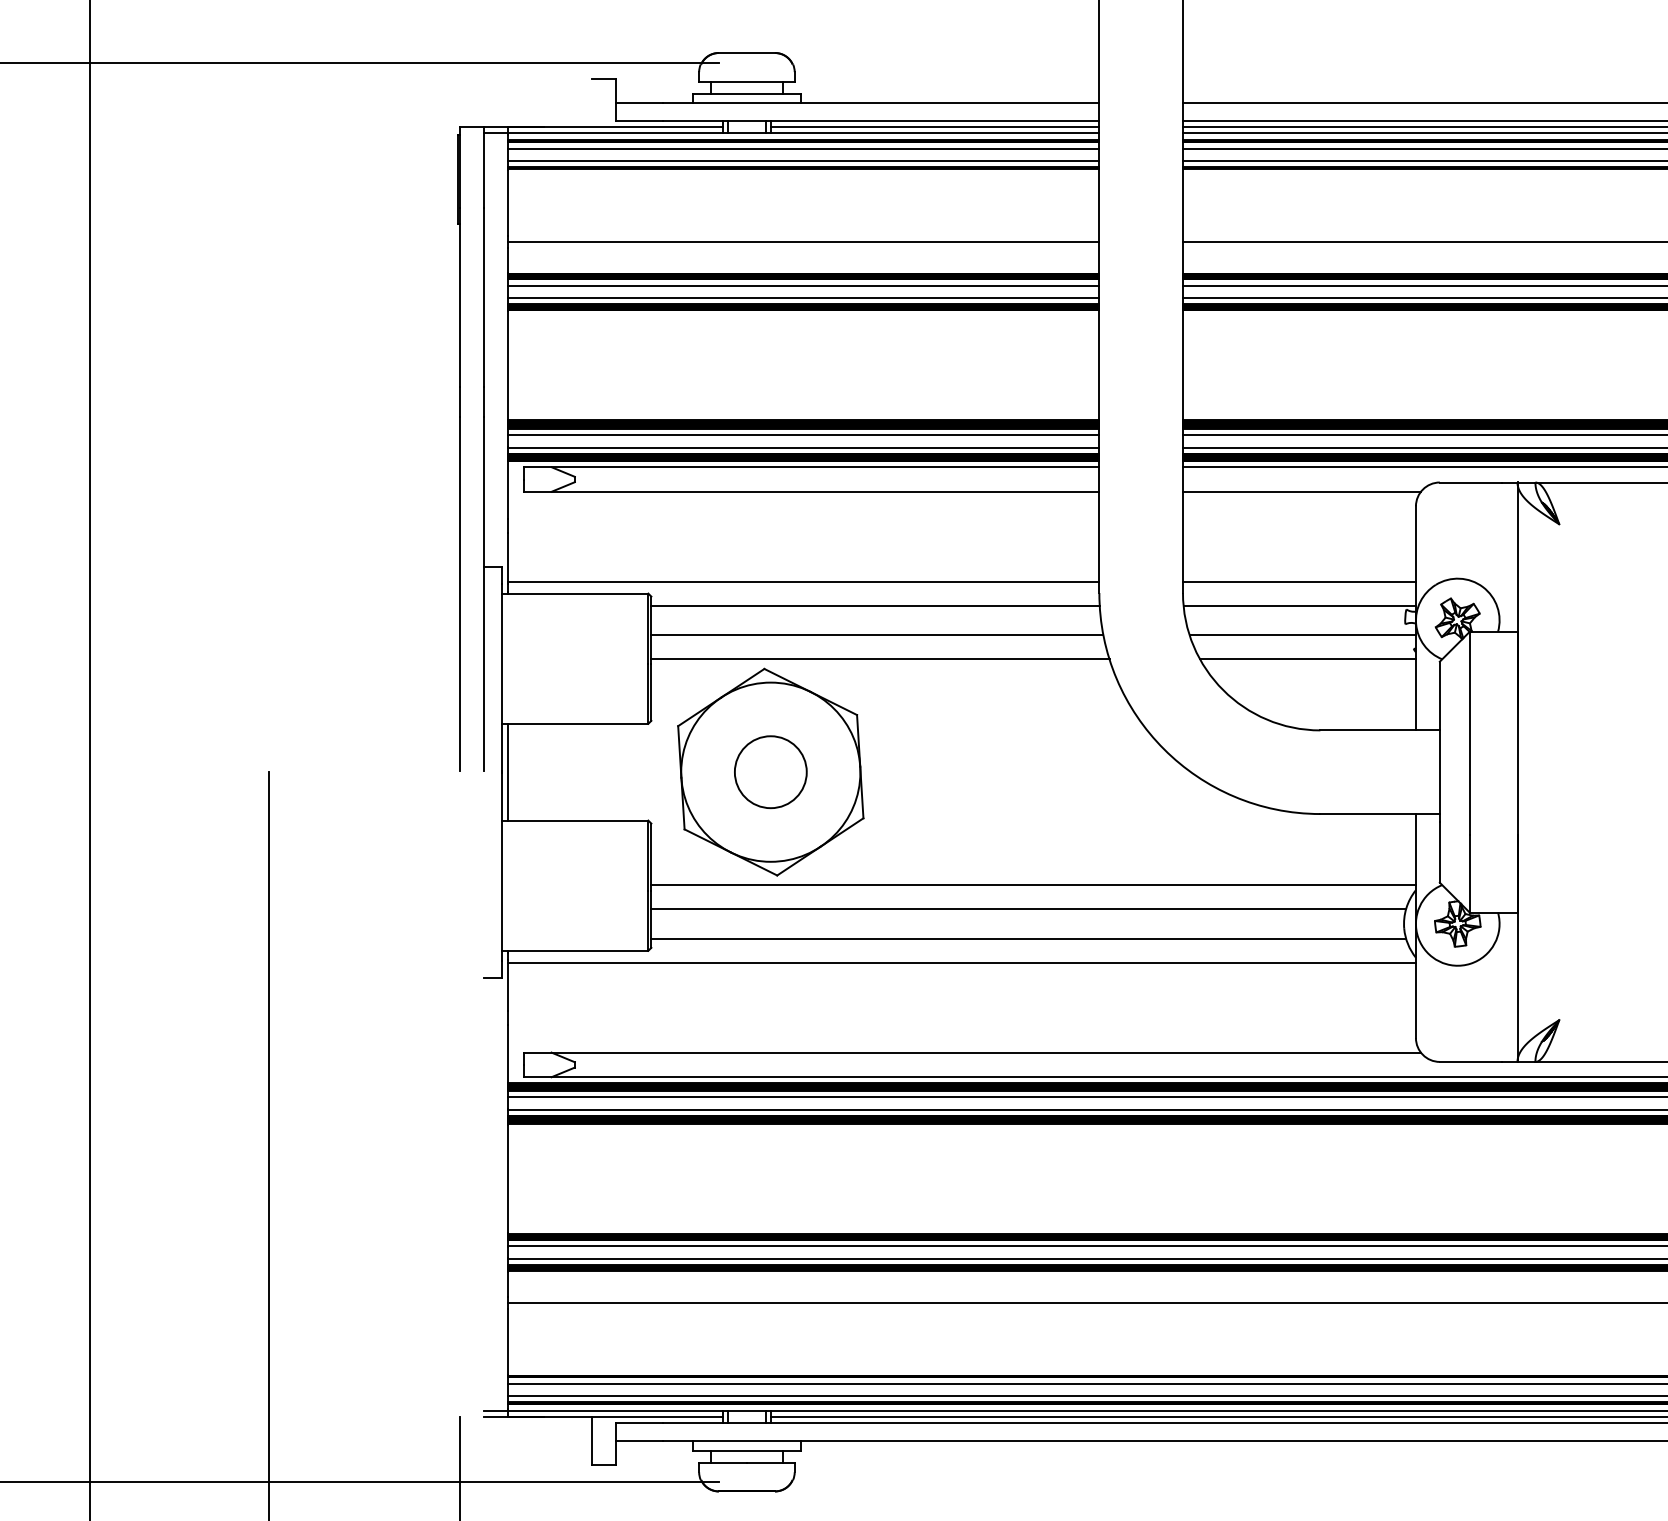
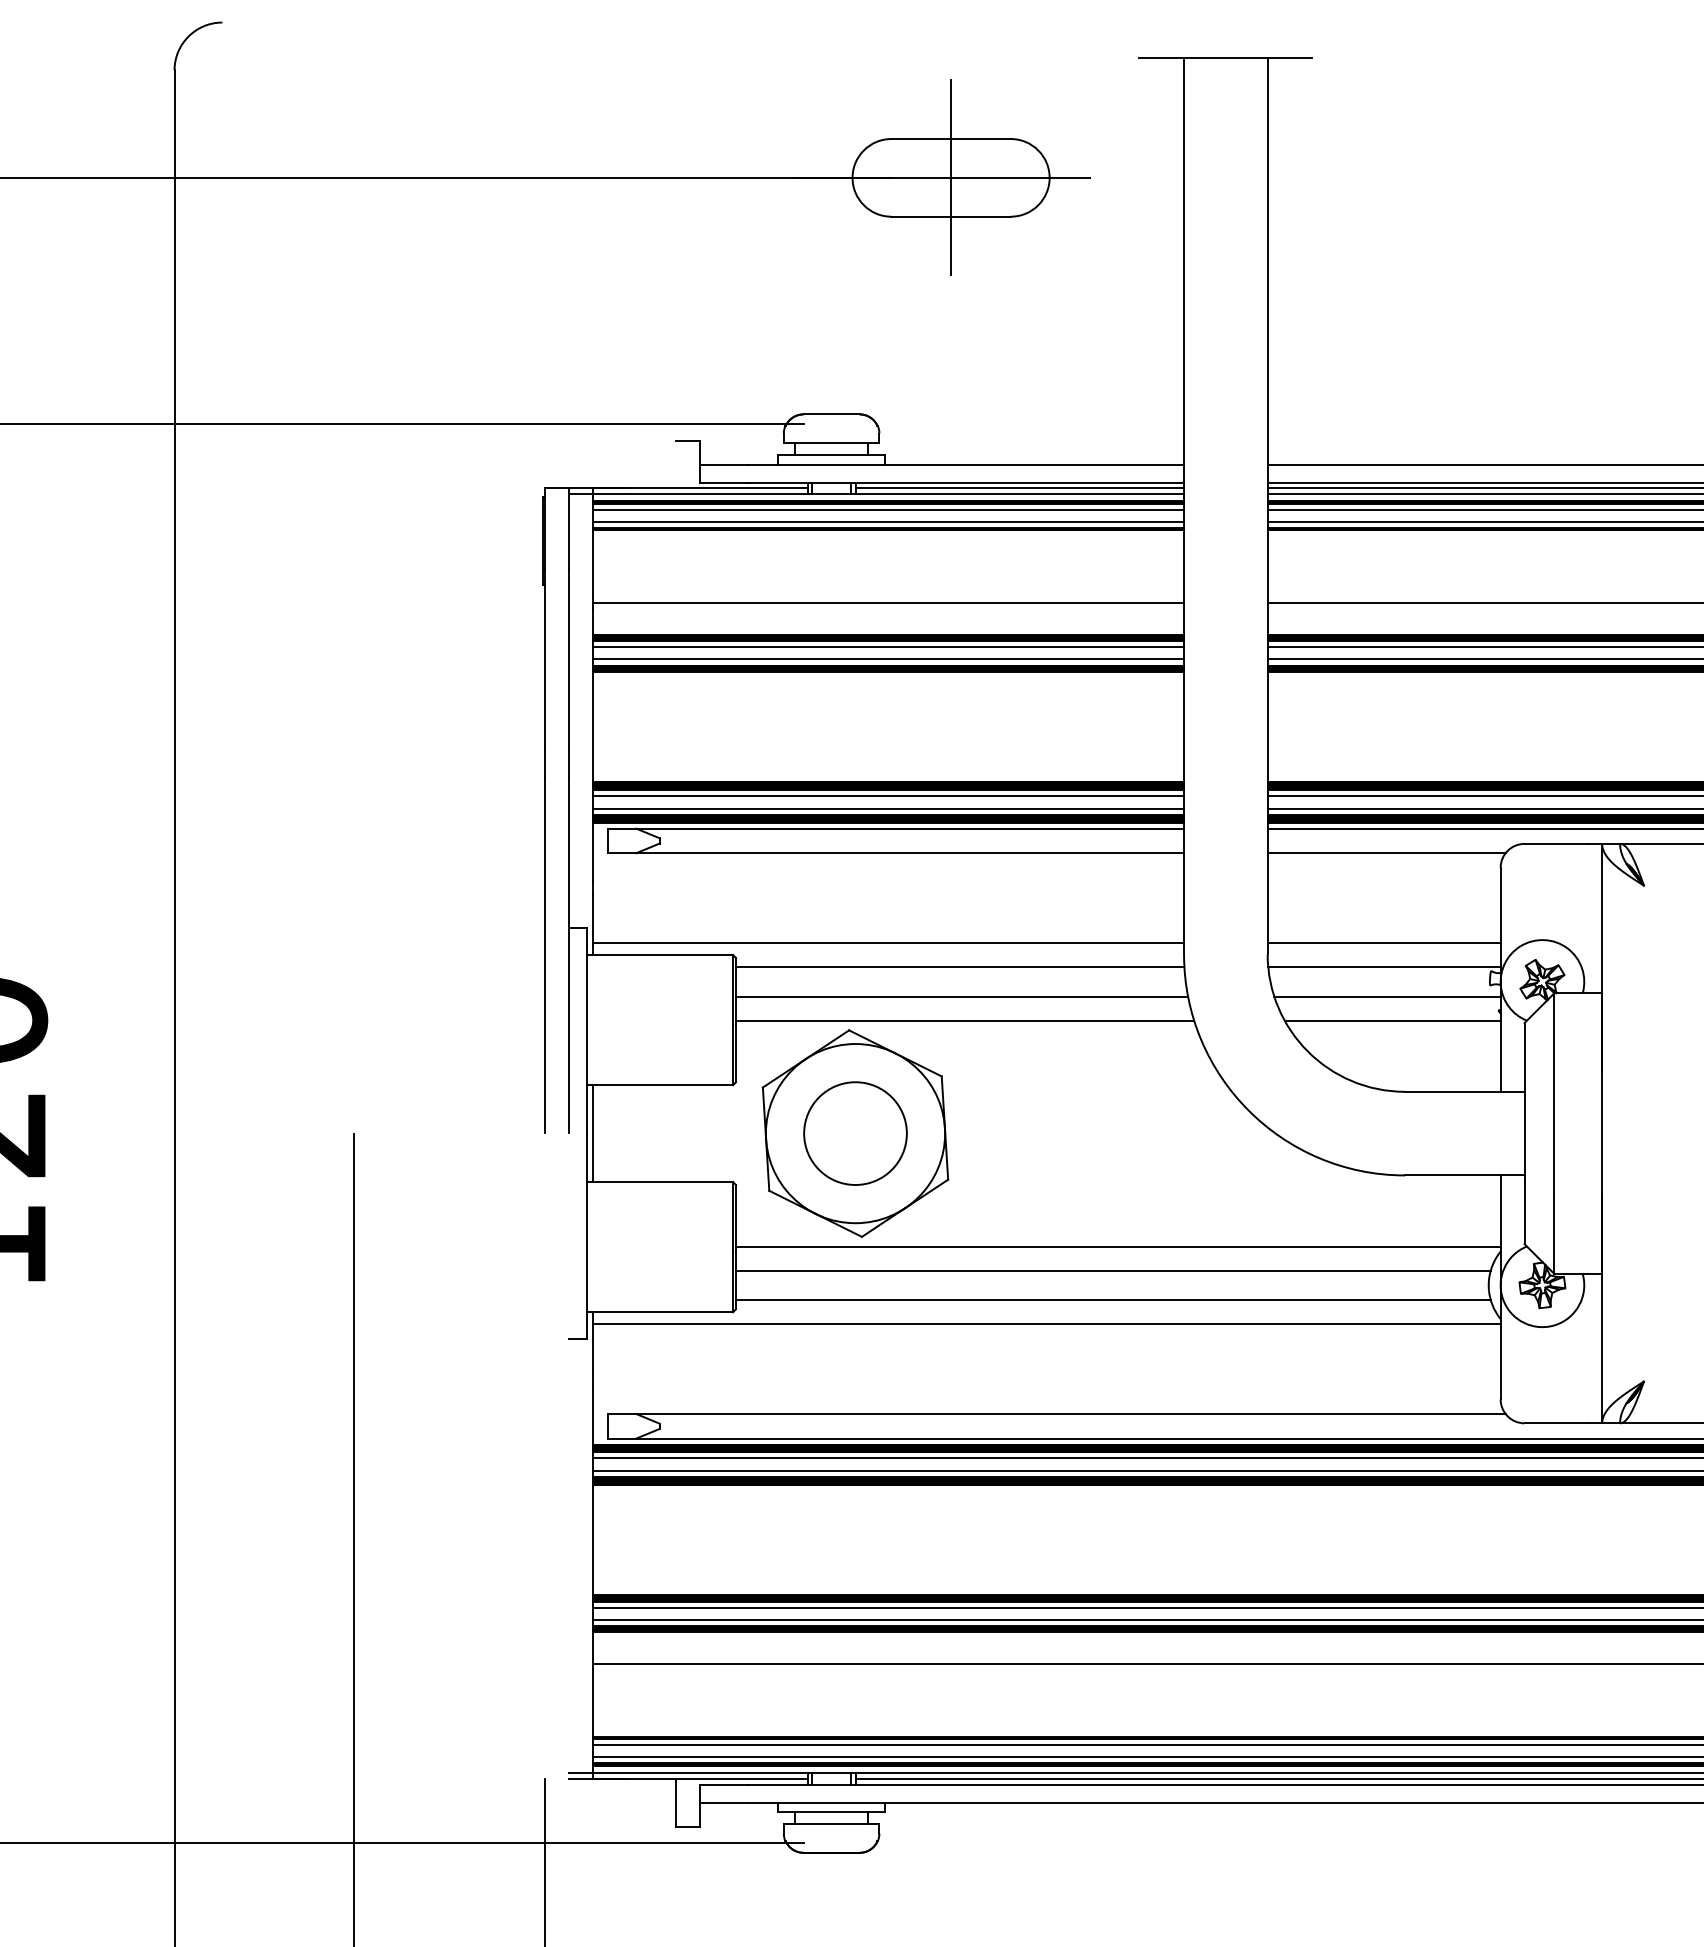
circle: (770, 772) -> (855, 1133), size x1.43

